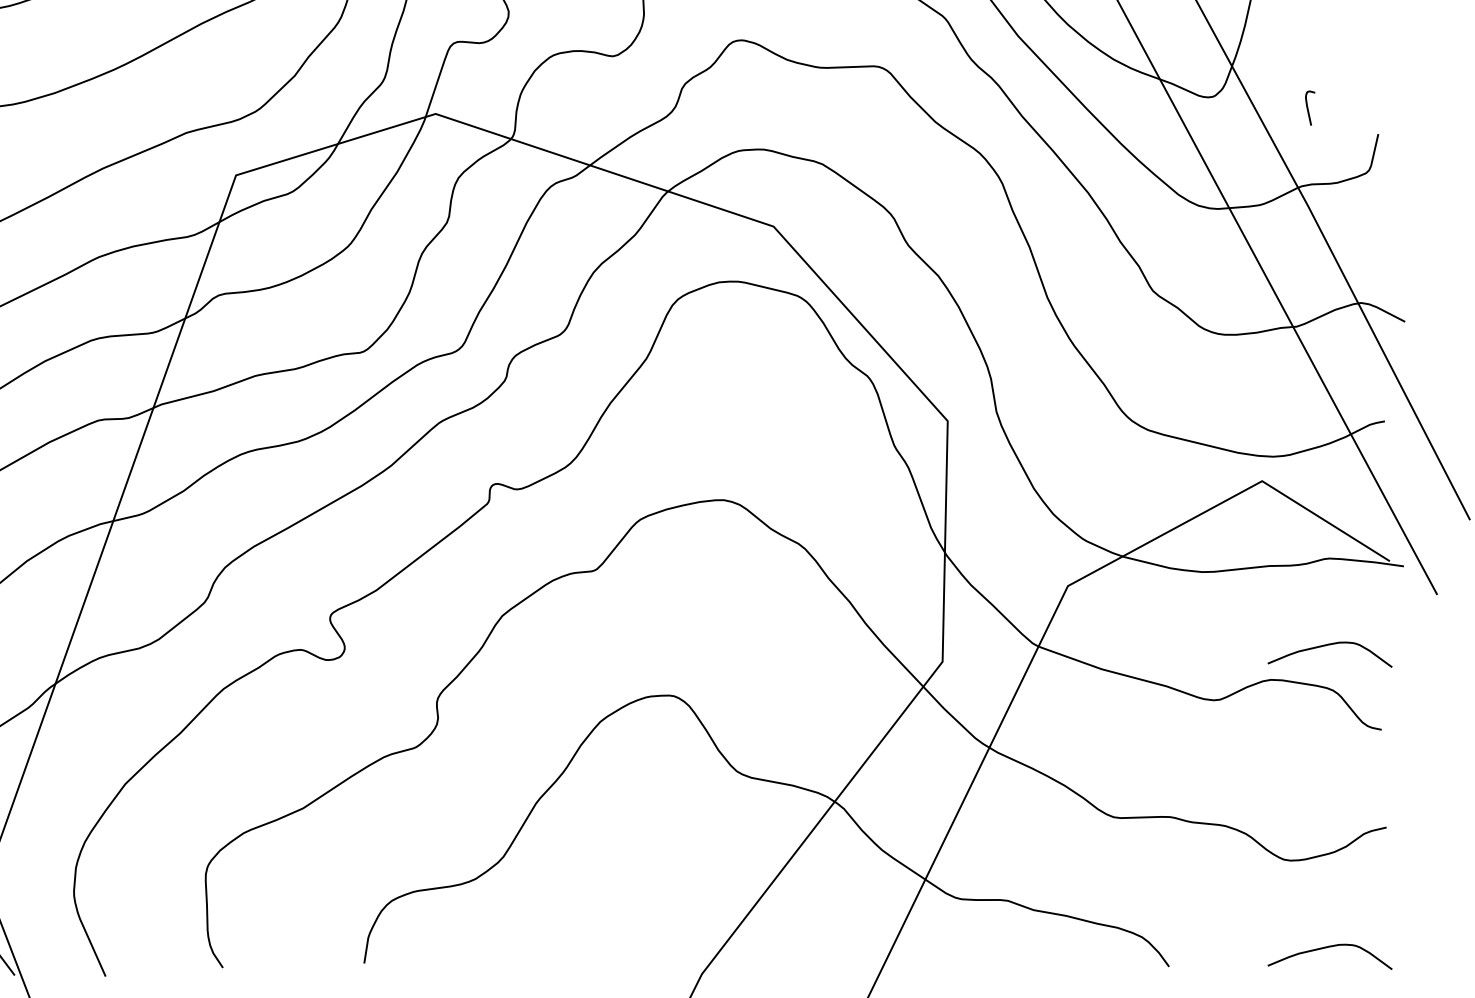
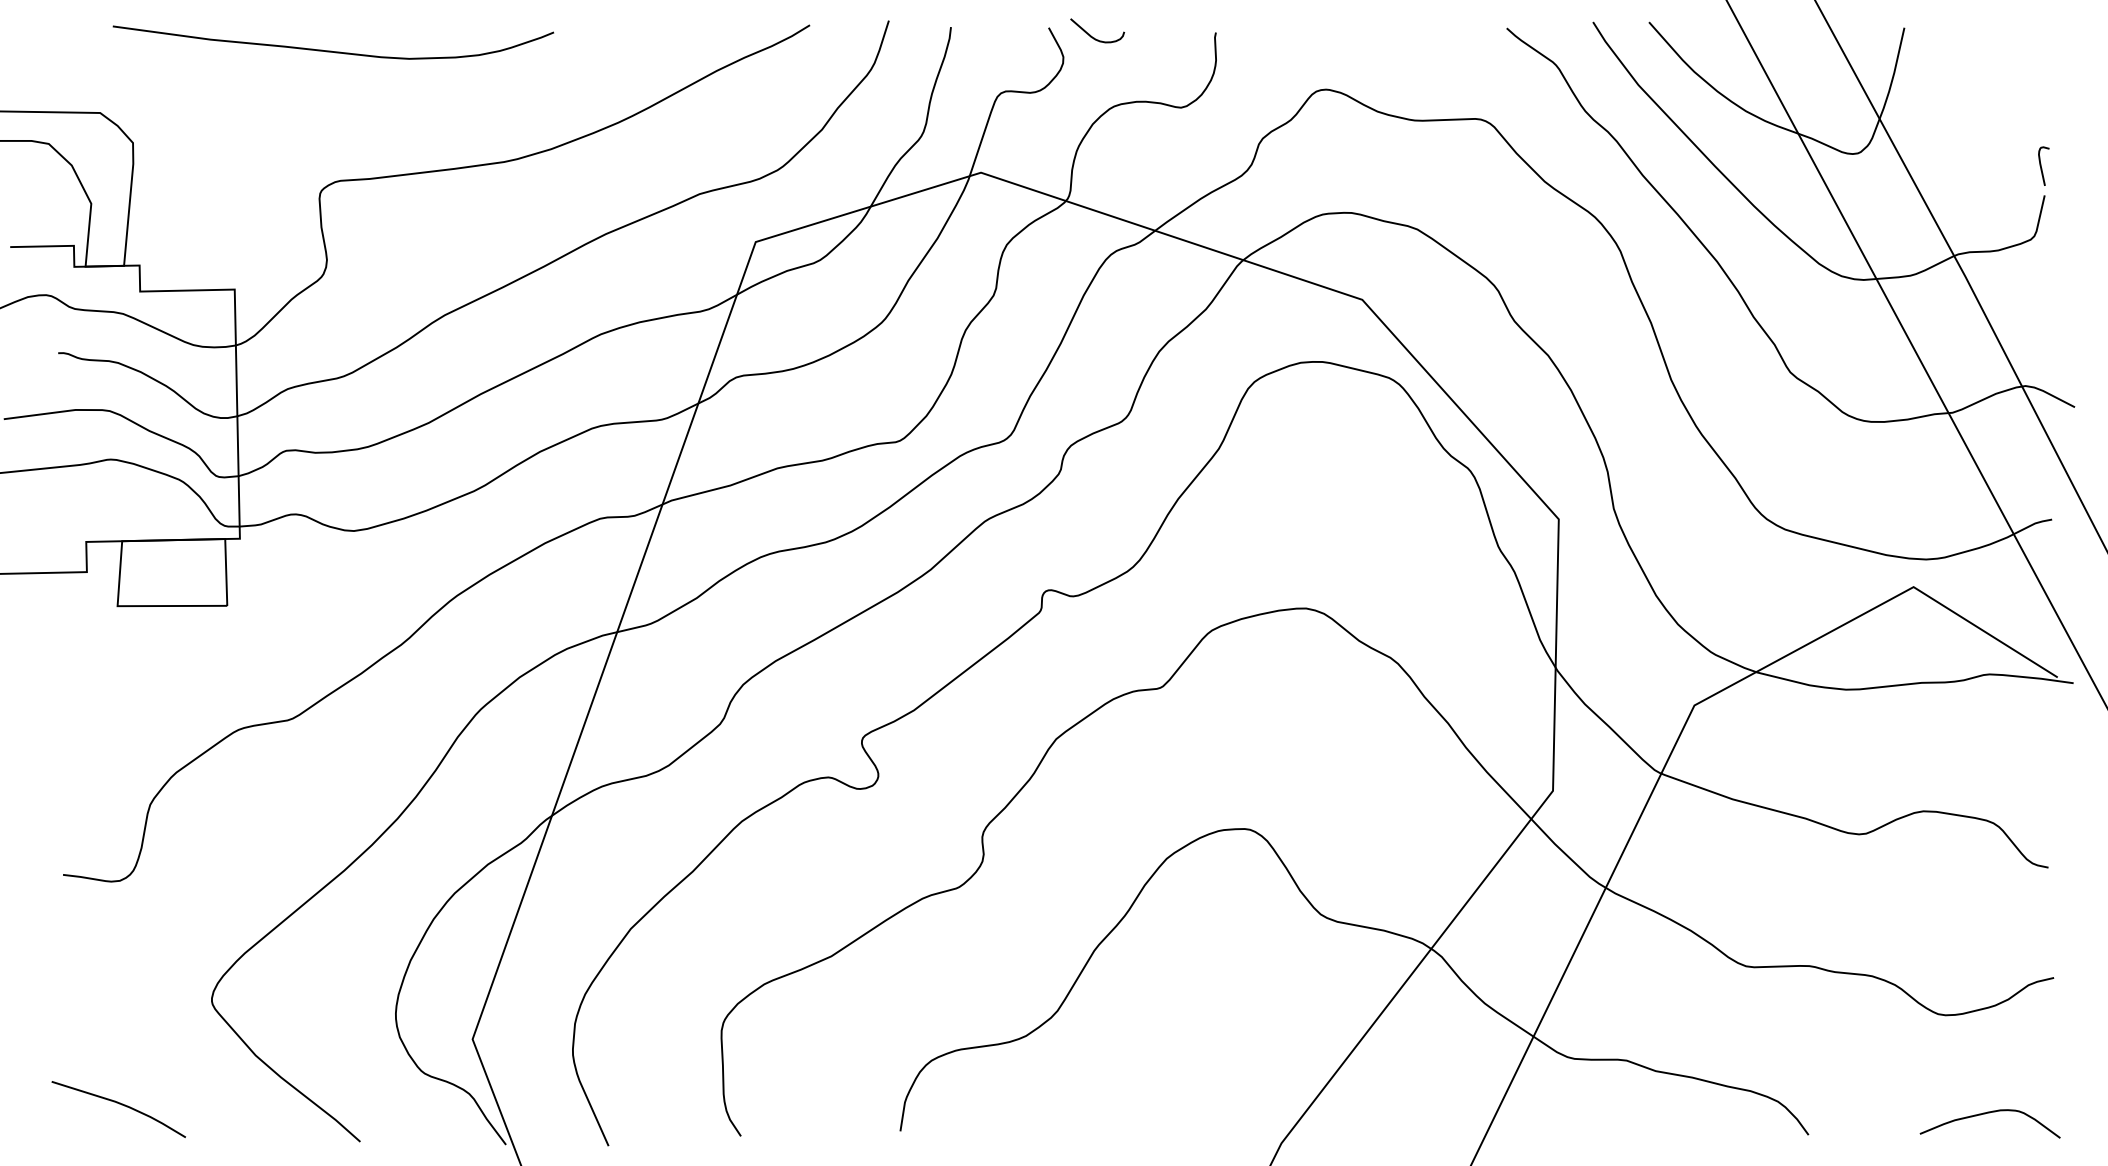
curve: (1308, 107) -> (2041, 165), moved
curve: (1325, 646) -> (1985, 773), removed

